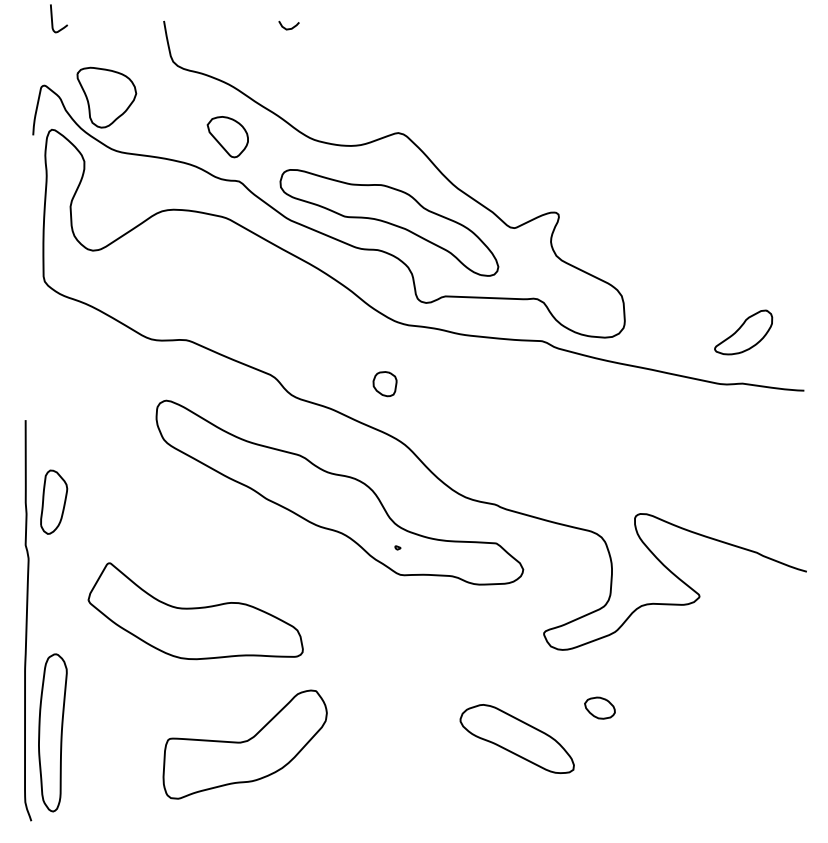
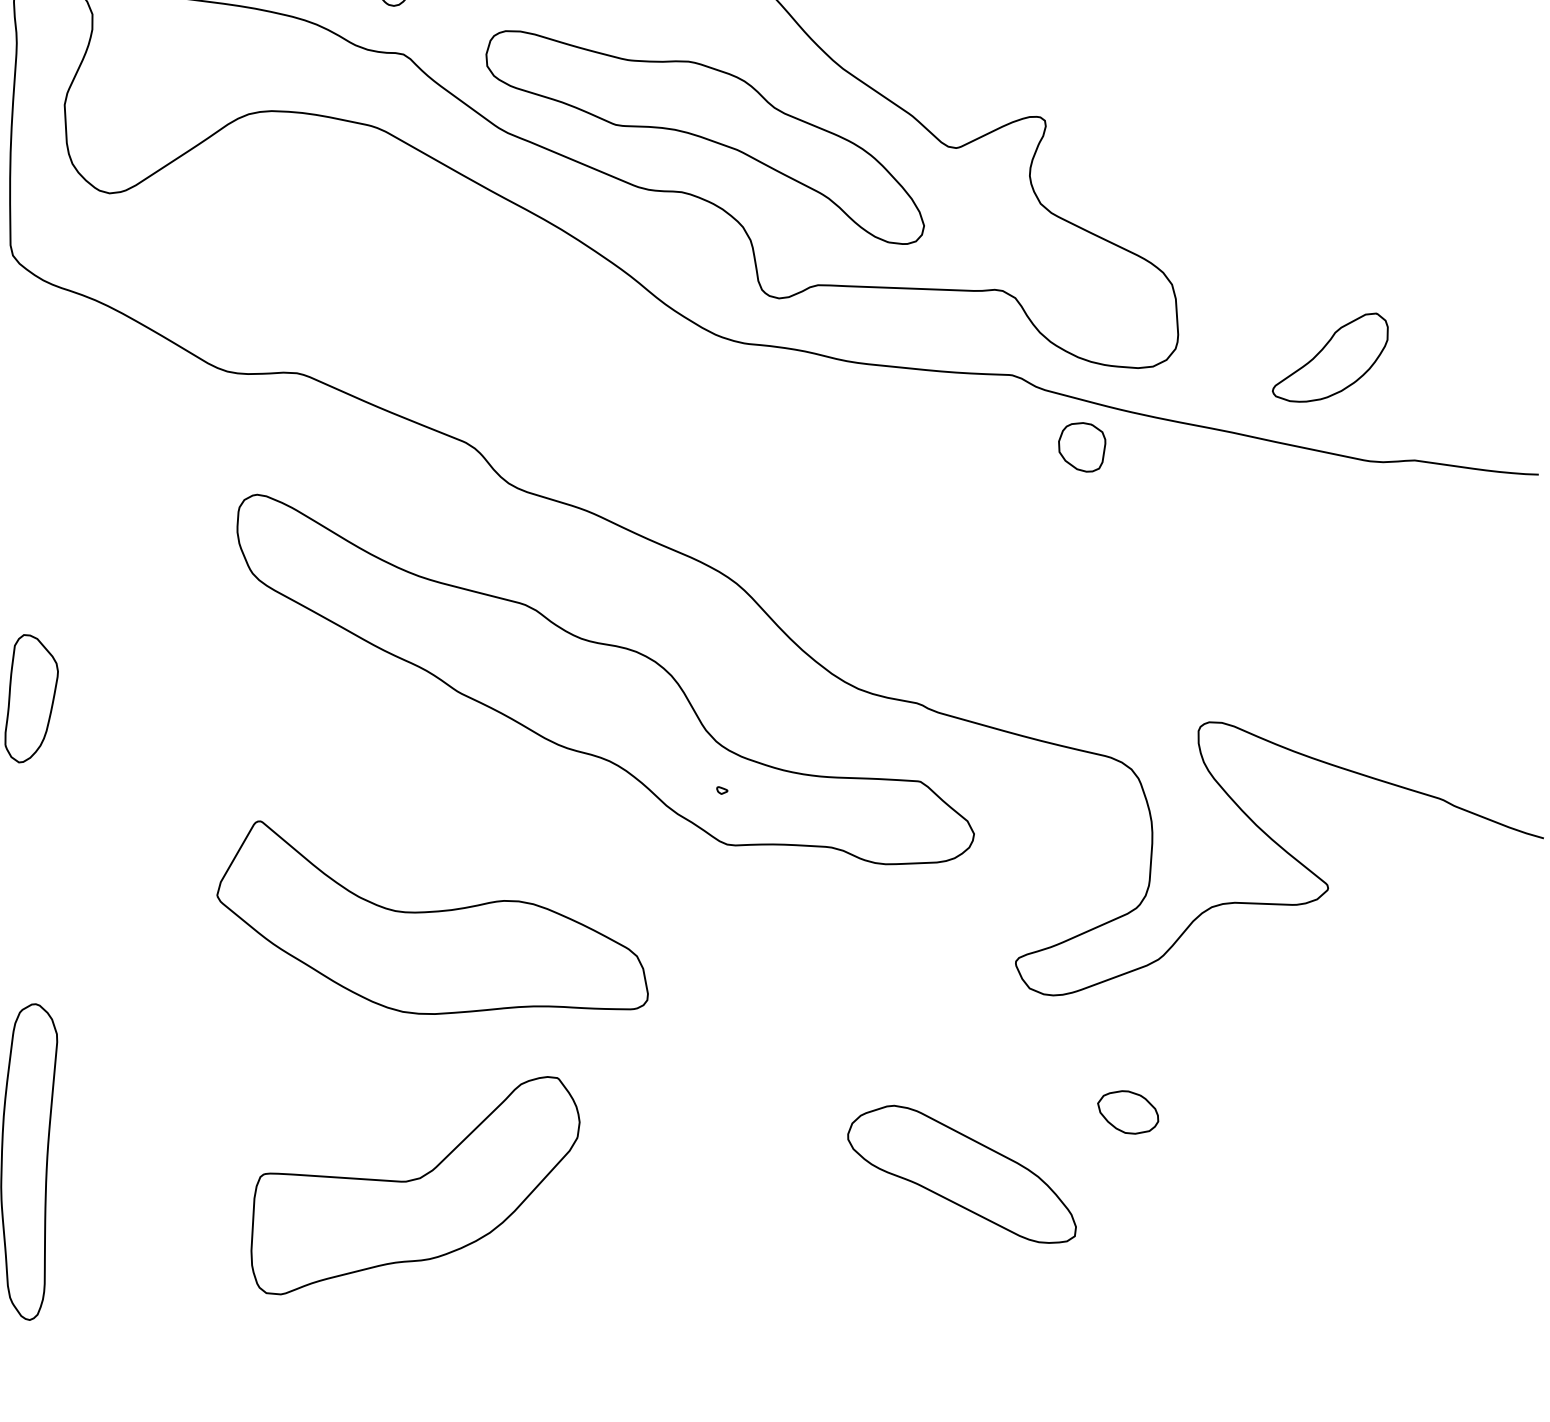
part: (743, 332) -> (1330, 357), moved
part: (384, 384) -> (1081, 448), moved
part: (195, 611) -> (432, 918), moved

